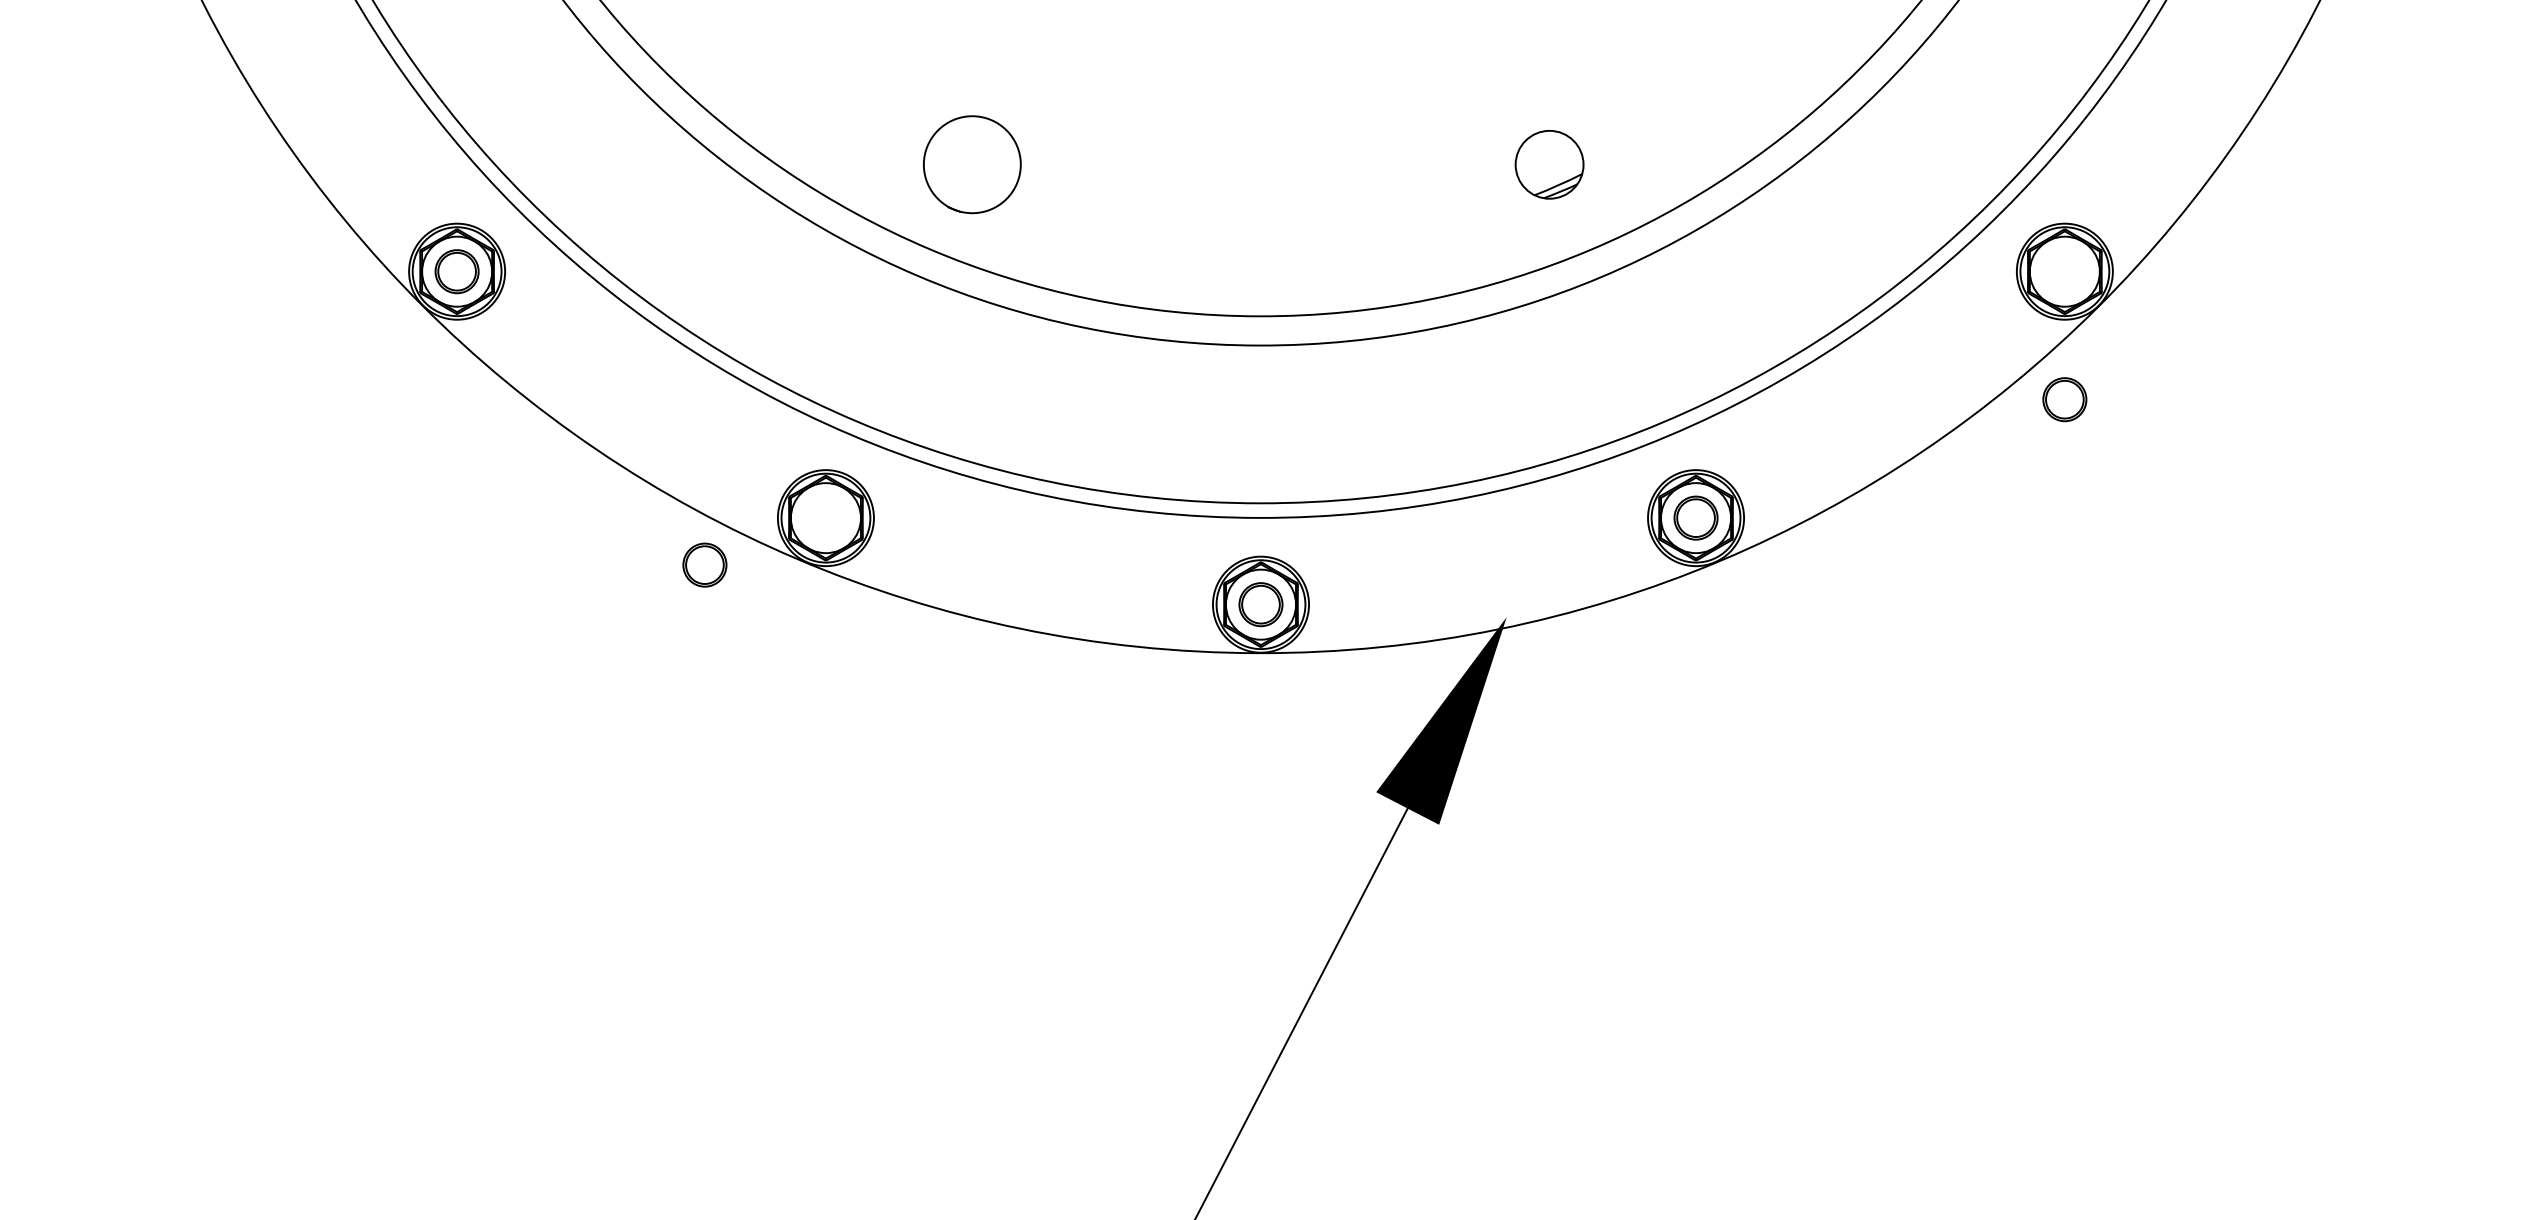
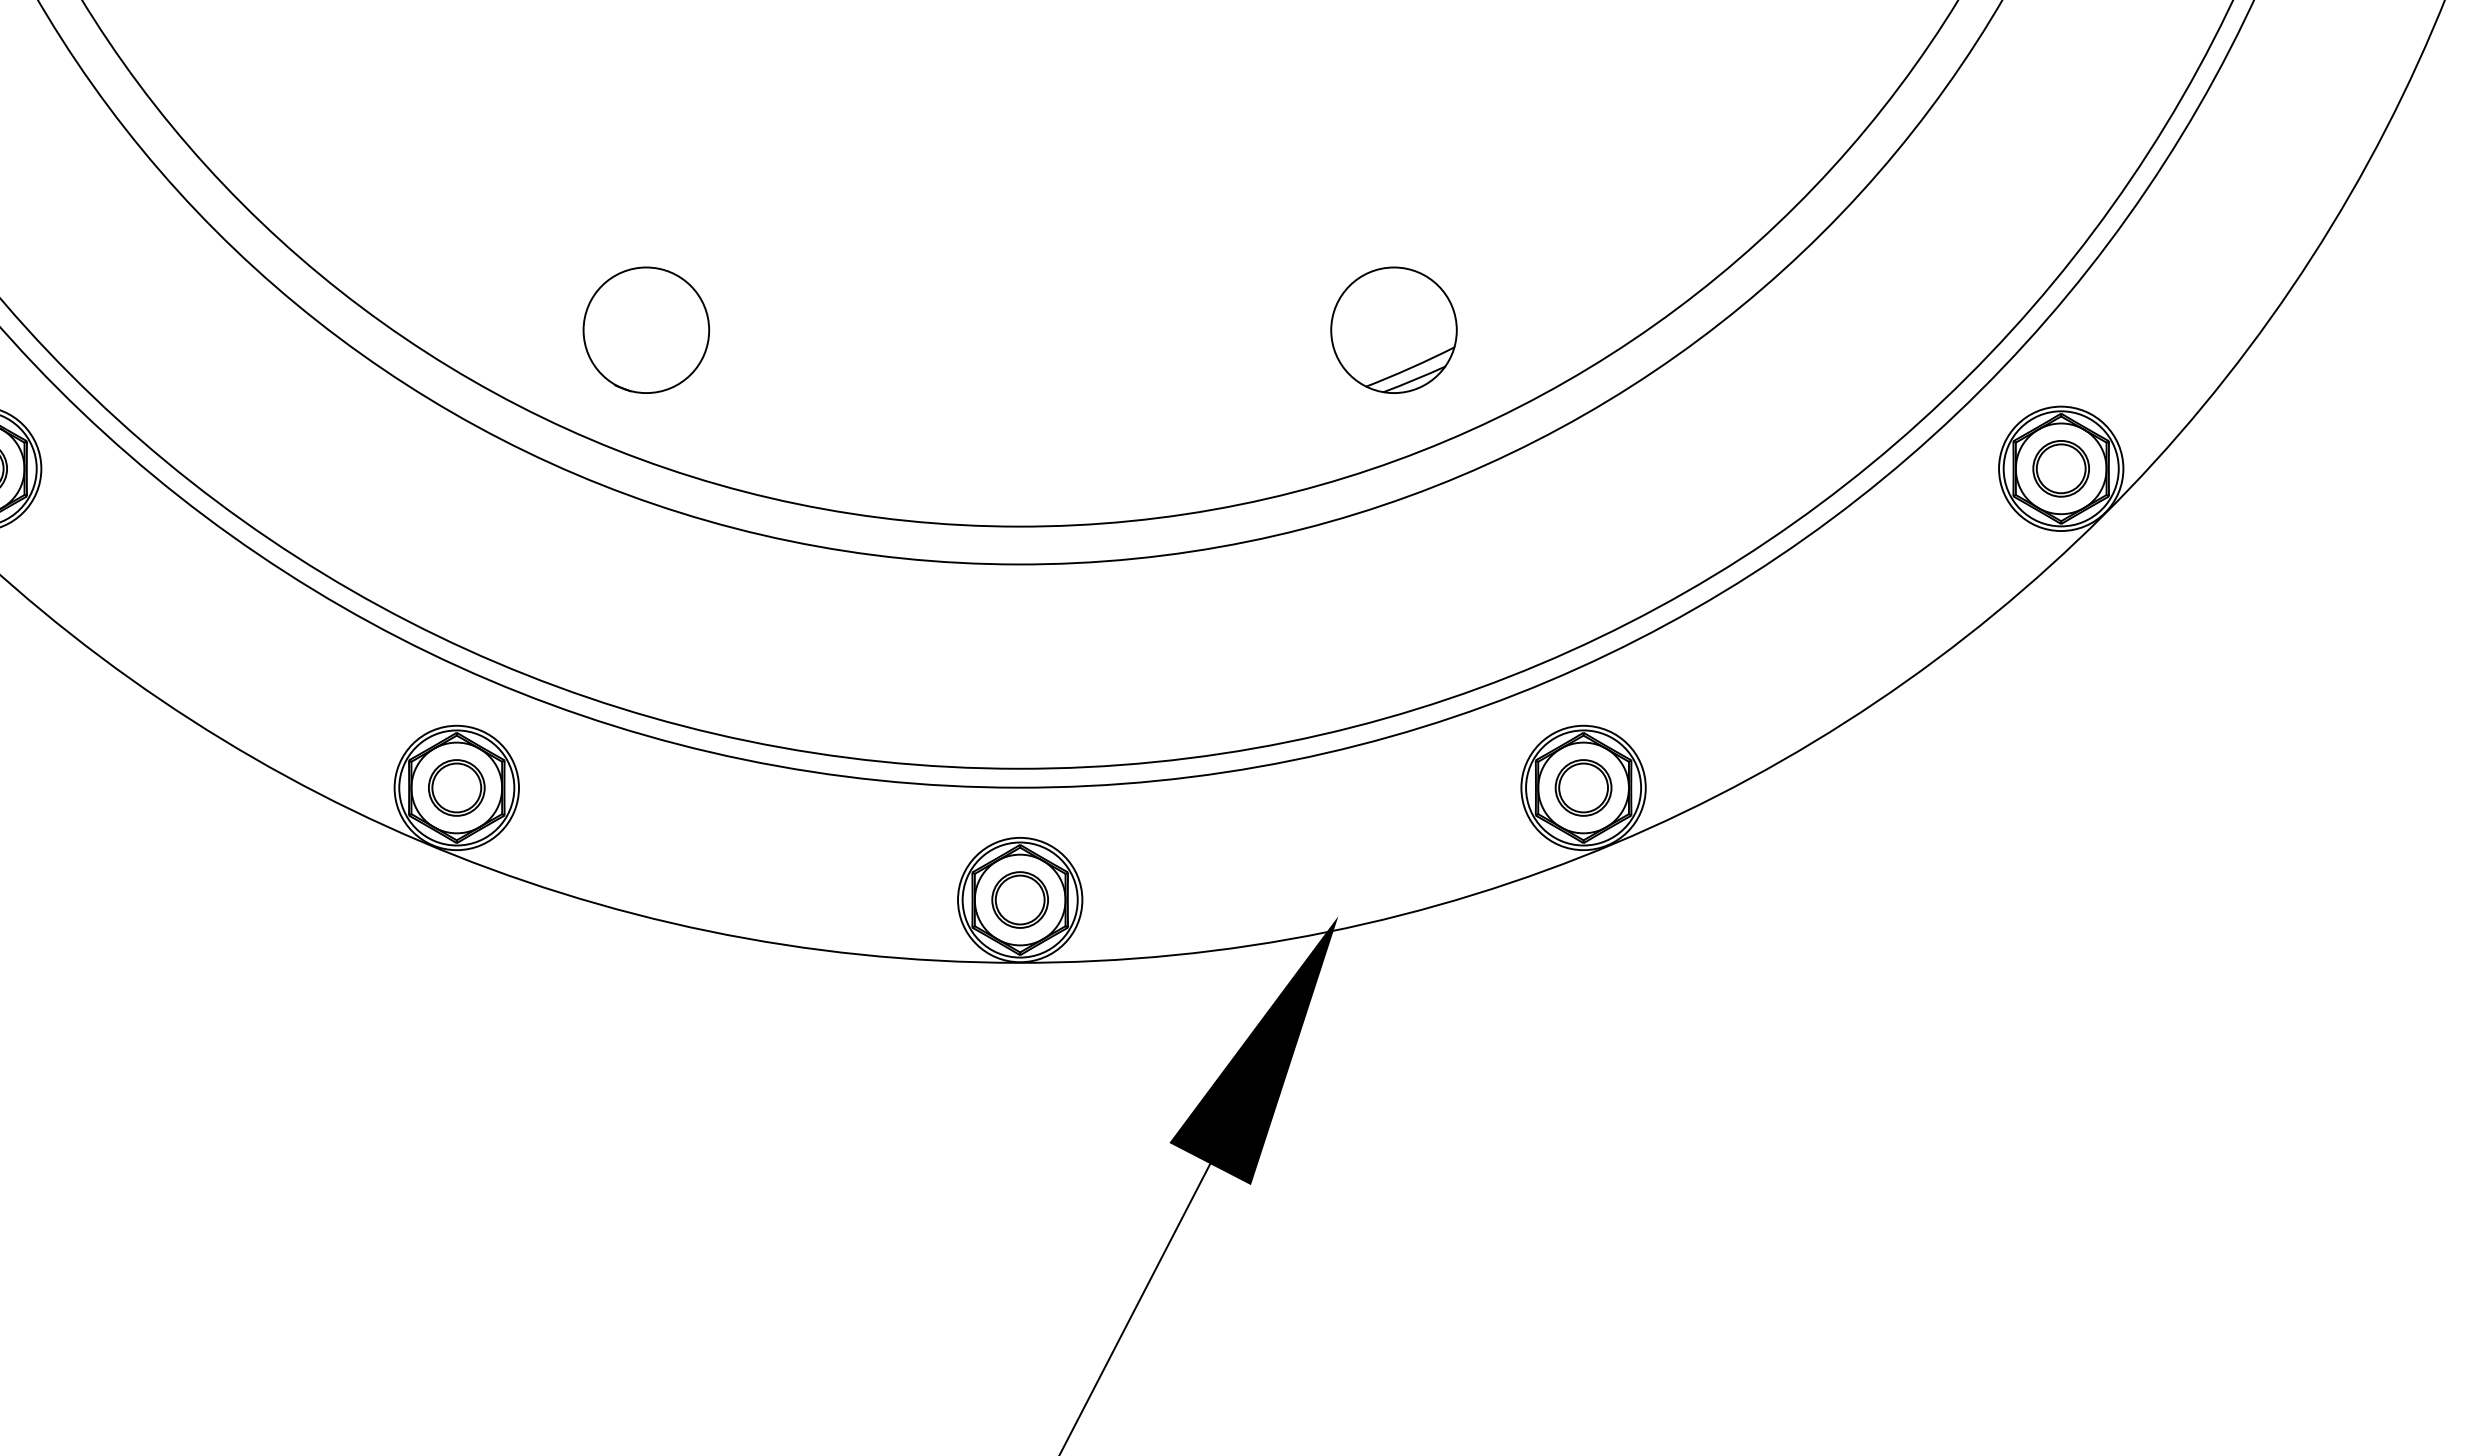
part: (1549, 164) -> (1393, 330), size x1.43
part: (2064, 399) -> (2060, 468), moved
part: (704, 564) -> (456, 787), moved

